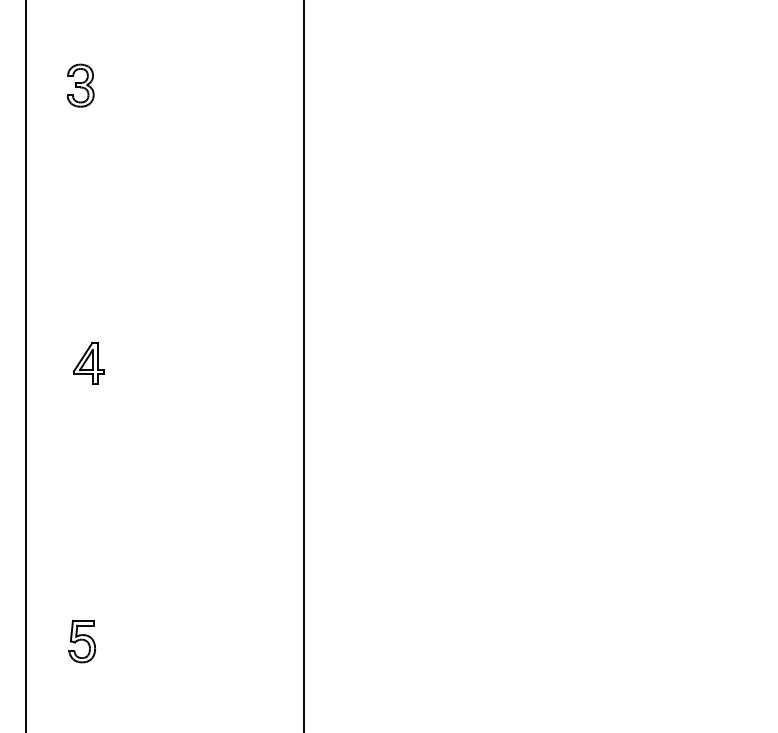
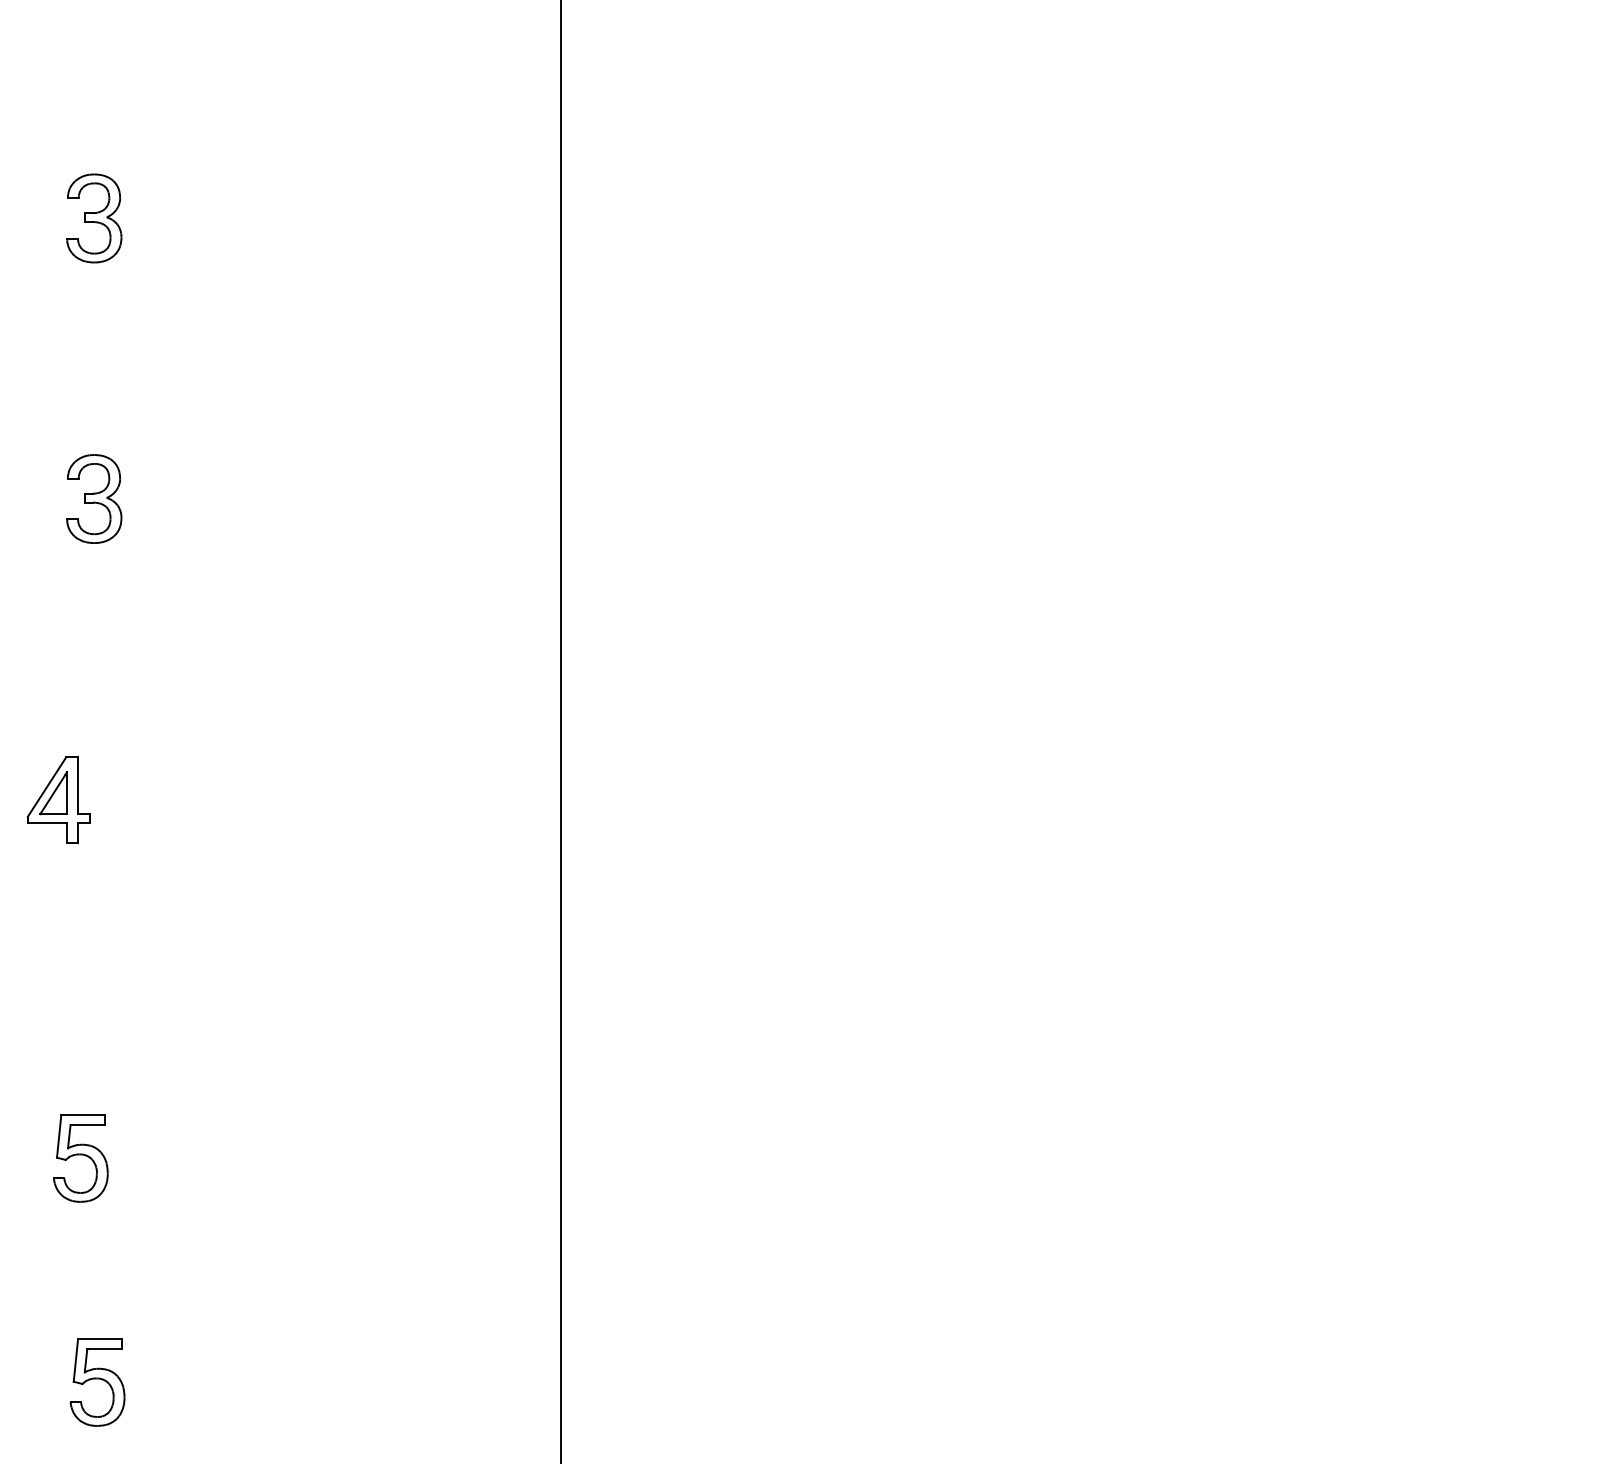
part: (80, 219) -> (93, 498), added
part: (88, 363) -> (58, 800), moved
part: (73, 534) -> (79, 1158), added

